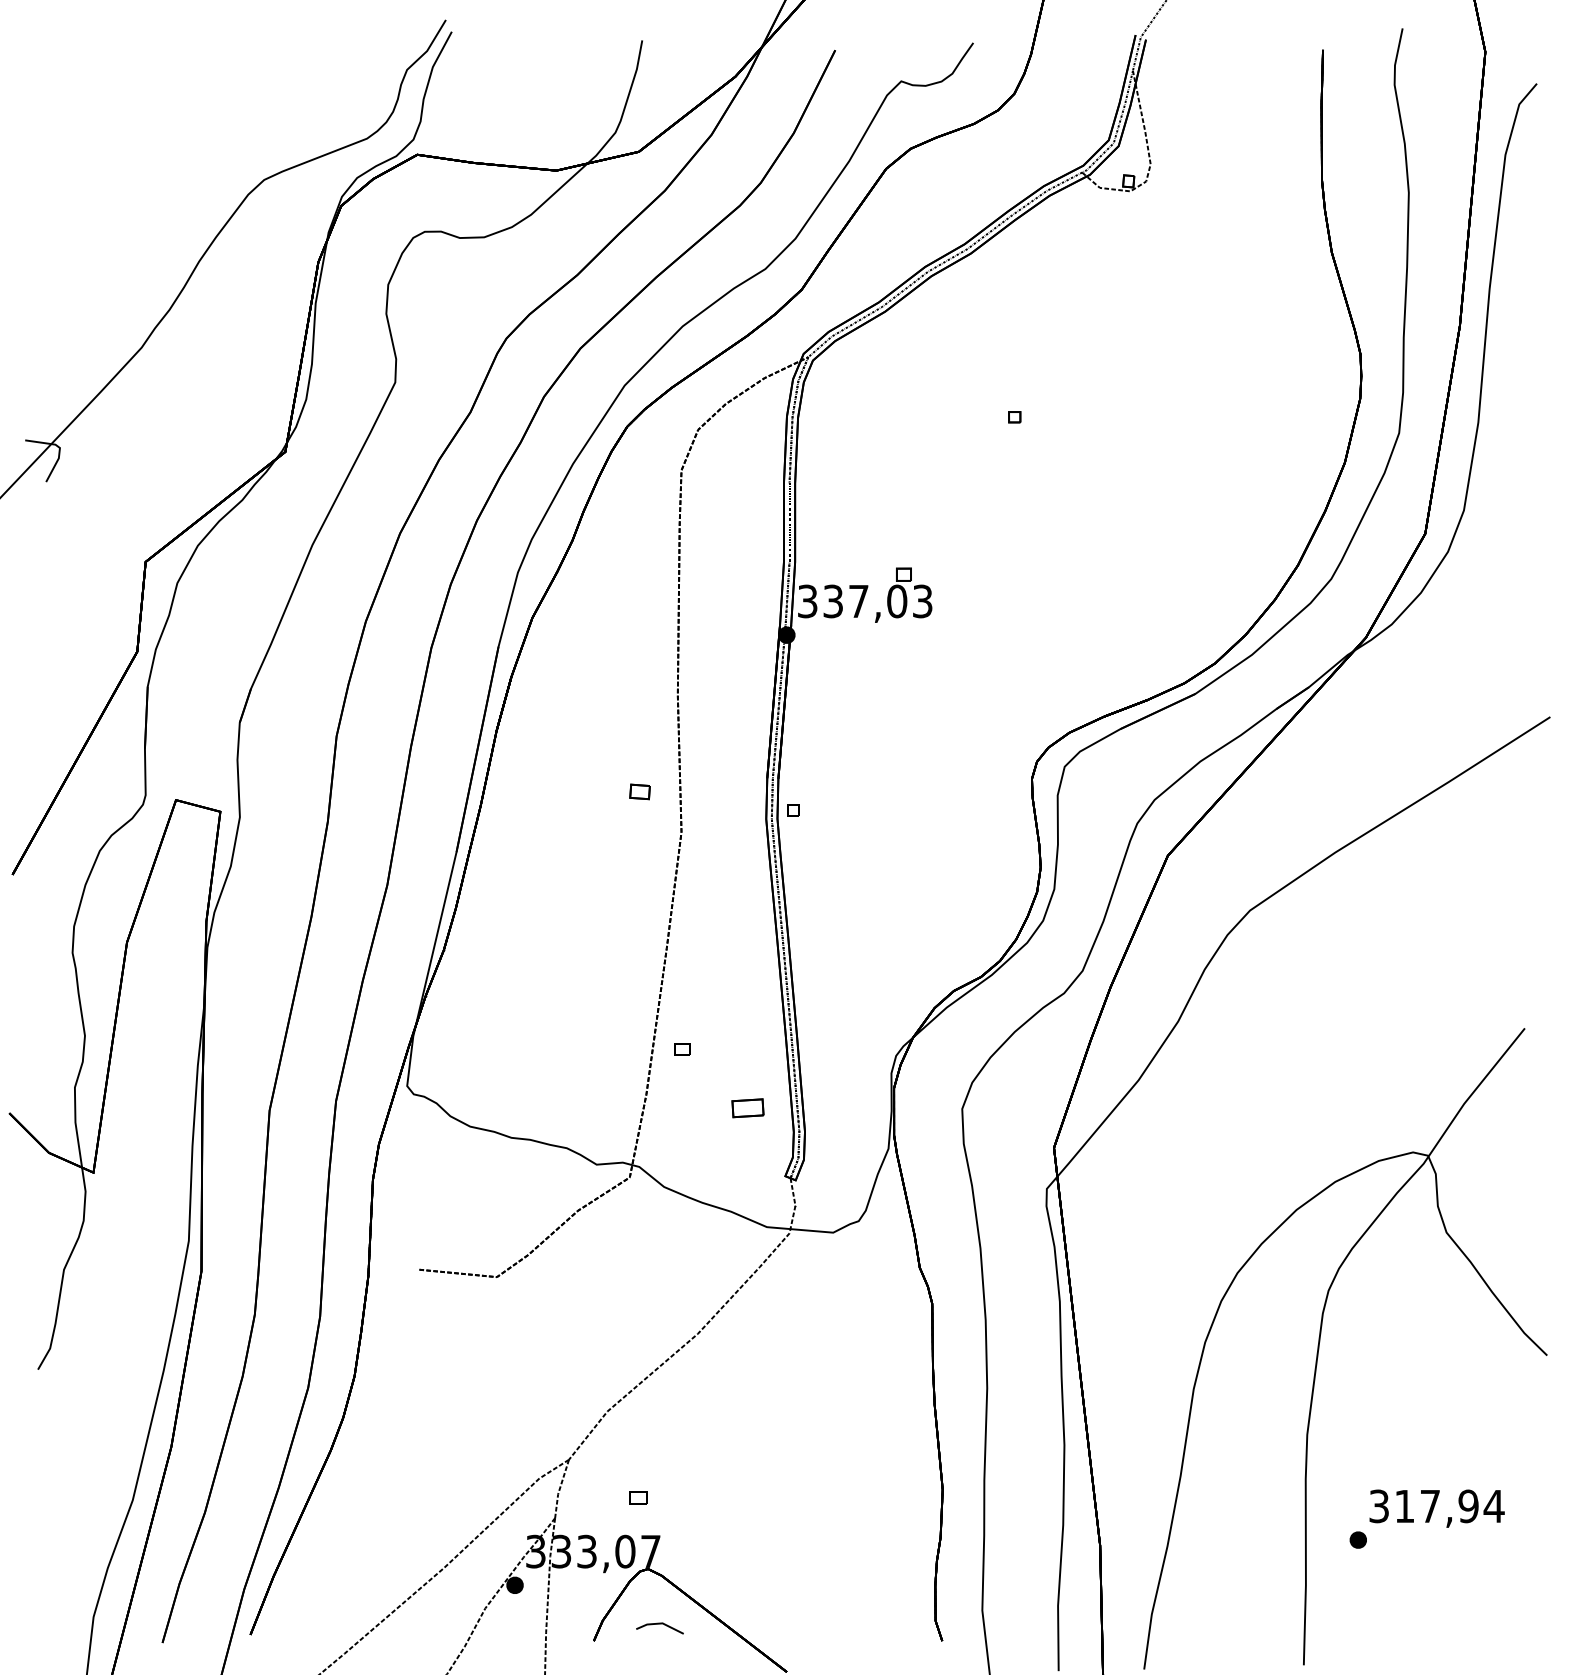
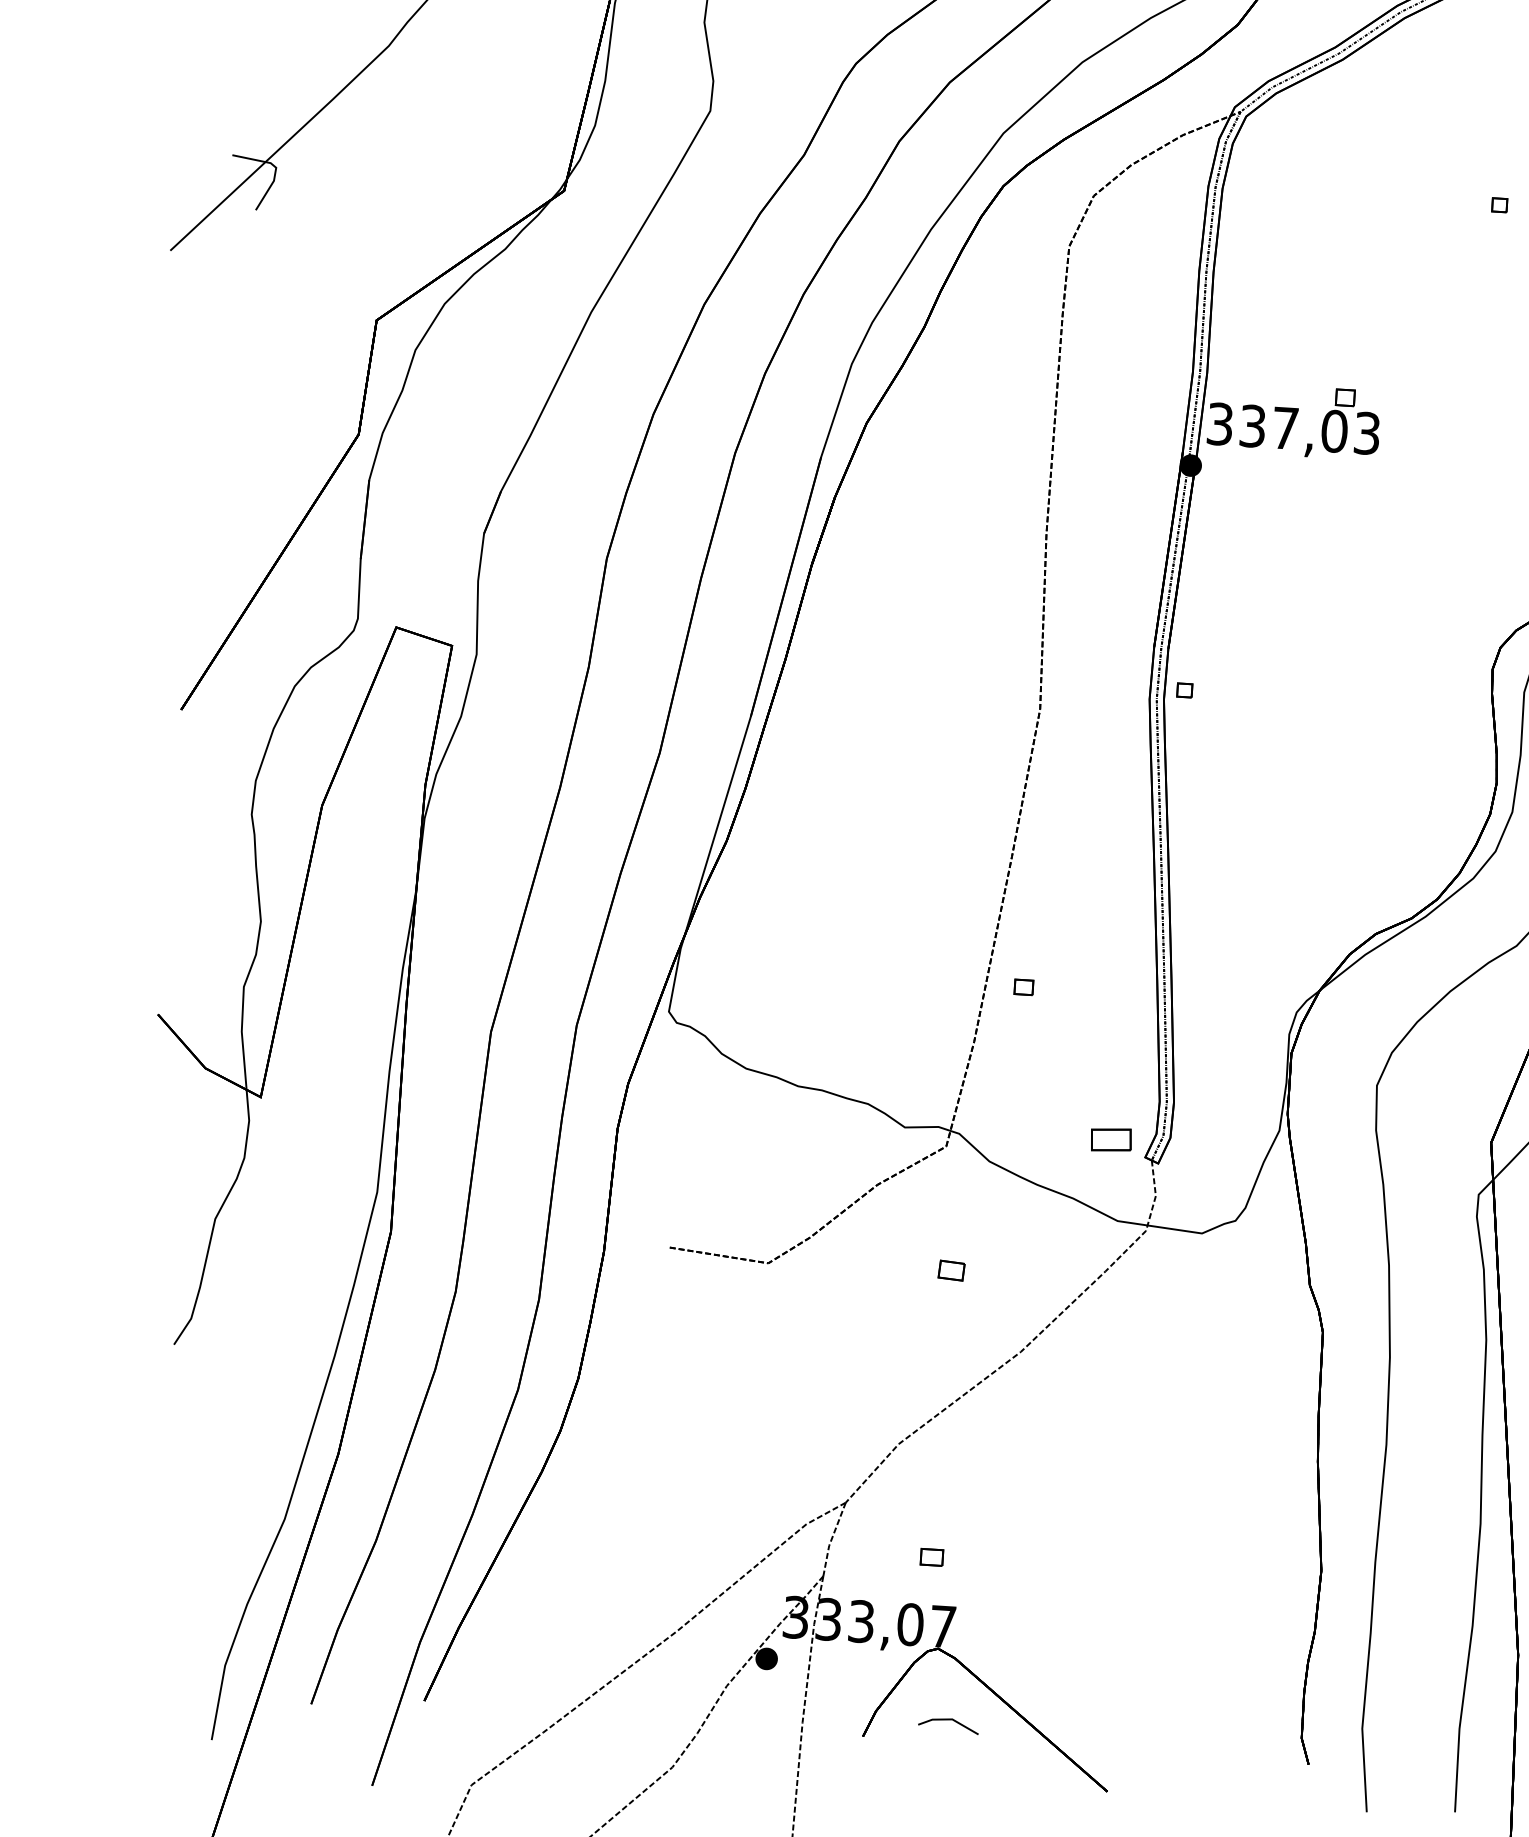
part: (639, 791) -> (950, 1270), moved
part: (747, 1108) -> (1110, 1140), moved

